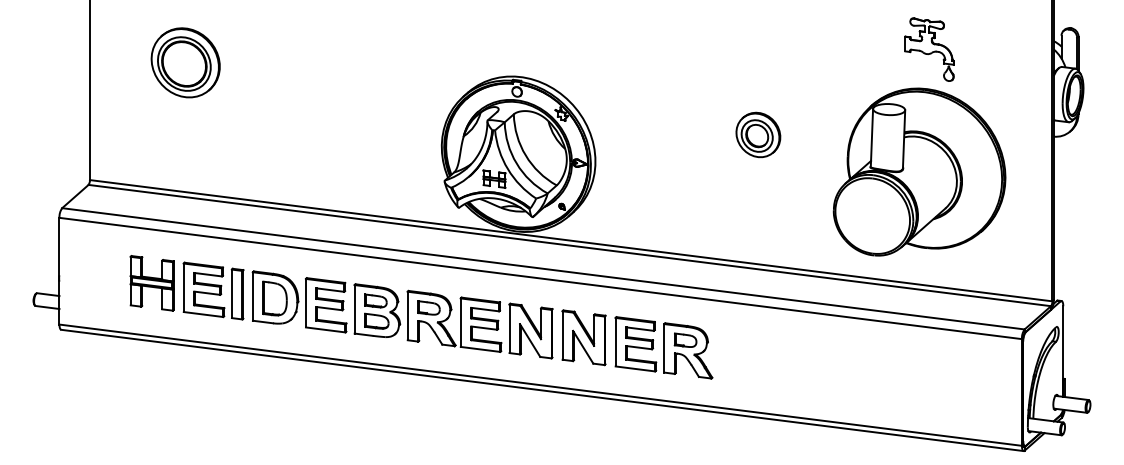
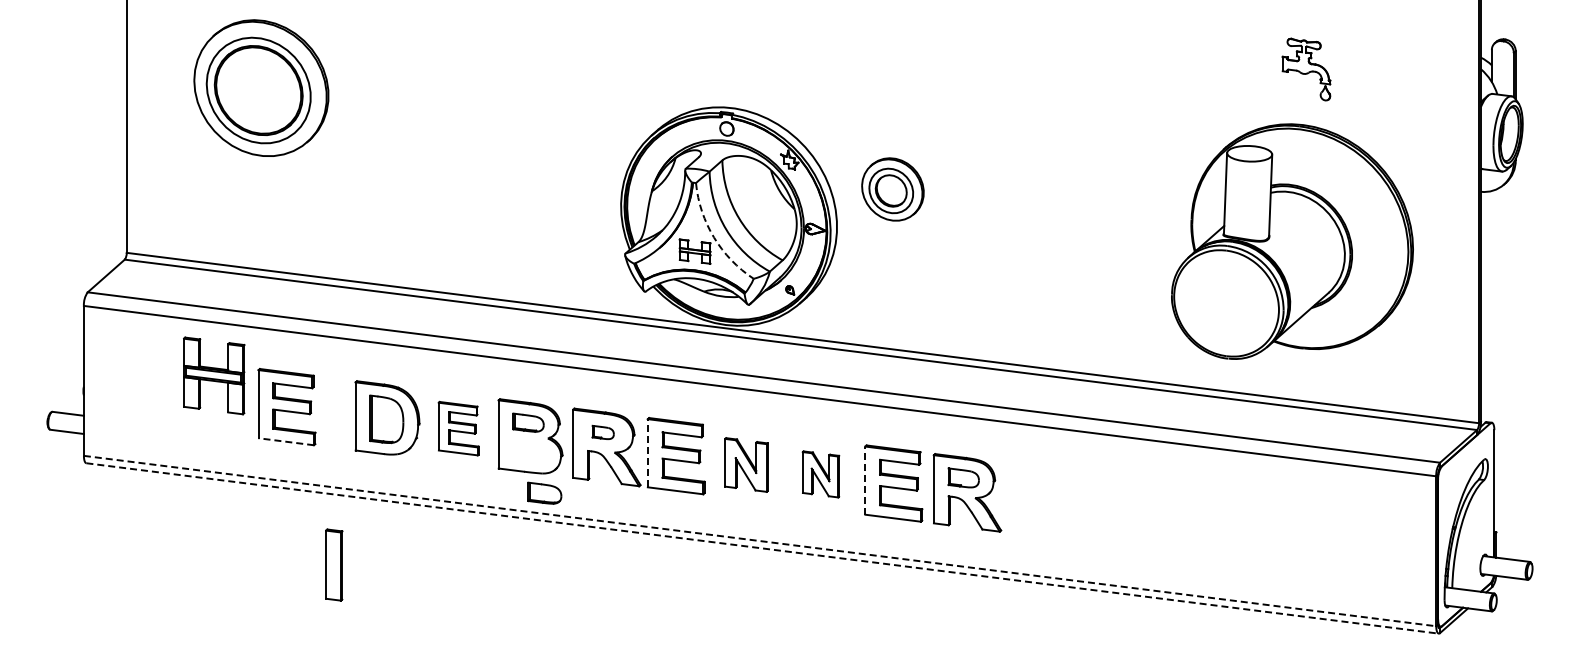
part: (929, 49) -> (1306, 69), size x0.7
part: (185, 62) -> (260, 87), size x1.4
part: (758, 134) -> (892, 189), moved
arc: (508, 169) -> (714, 237), solid -> dashed
part: (152, 283) -> (214, 375), moved
part: (237, 293) -> (334, 564), moved
part: (326, 305) -> (458, 428), size x0.7
part: (429, 307) -> (603, 432), size x0.7
line: (203, 314) -> (286, 441), solid -> dashed
part: (376, 320) -> (544, 492), moved
line: (460, 322) -> (647, 452), solid -> dashed
part: (531, 330) -> (746, 464), size x0.7
part: (583, 337) -> (820, 474), size x0.6
line: (615, 342) -> (865, 480), solid -> dashed
line: (541, 385) -> (760, 541), solid -> dashed
line: (542, 390) -> (762, 548), solid -> dashed

